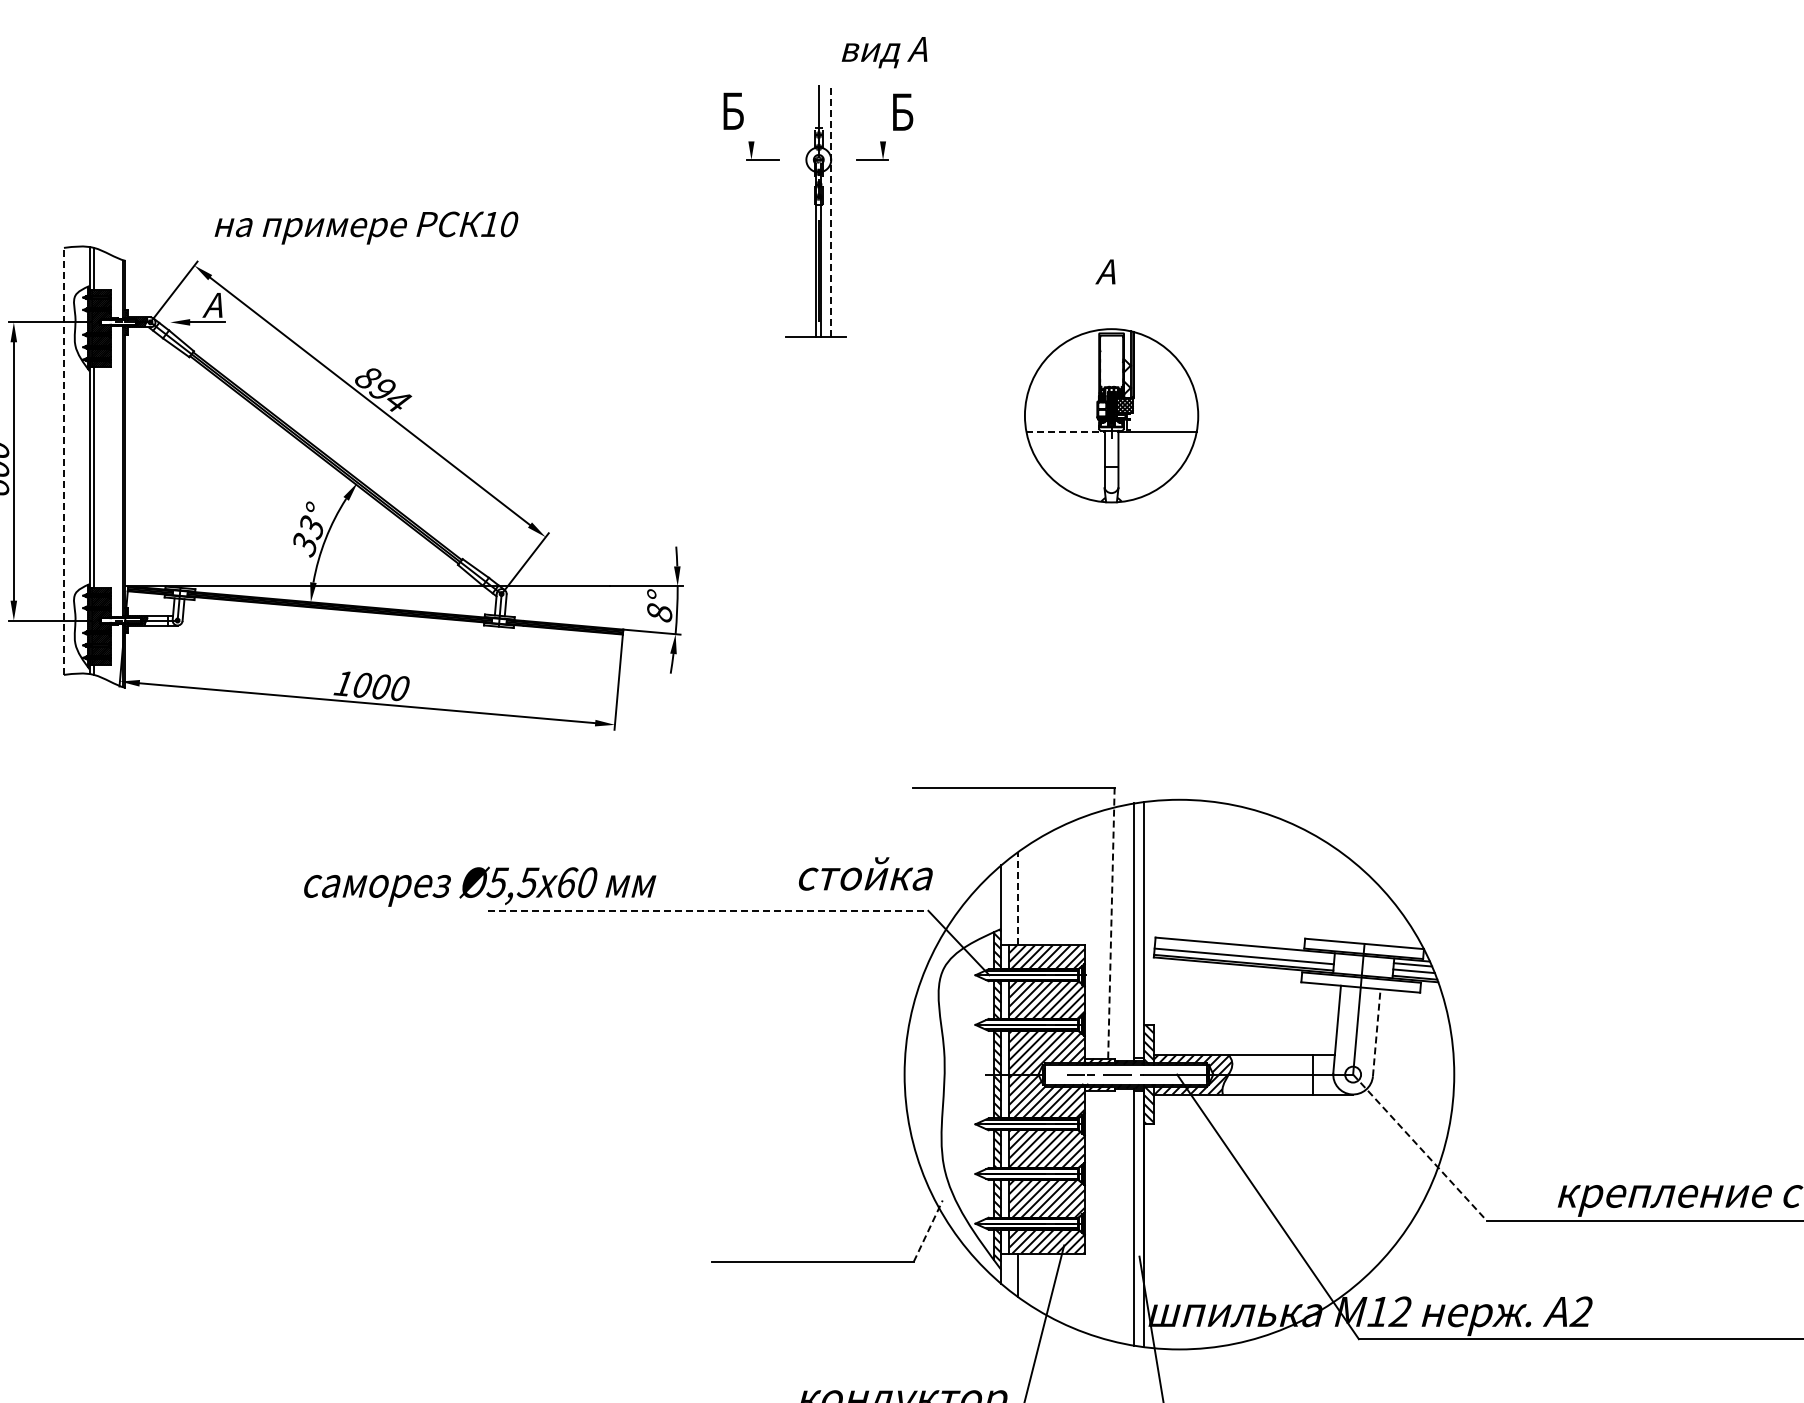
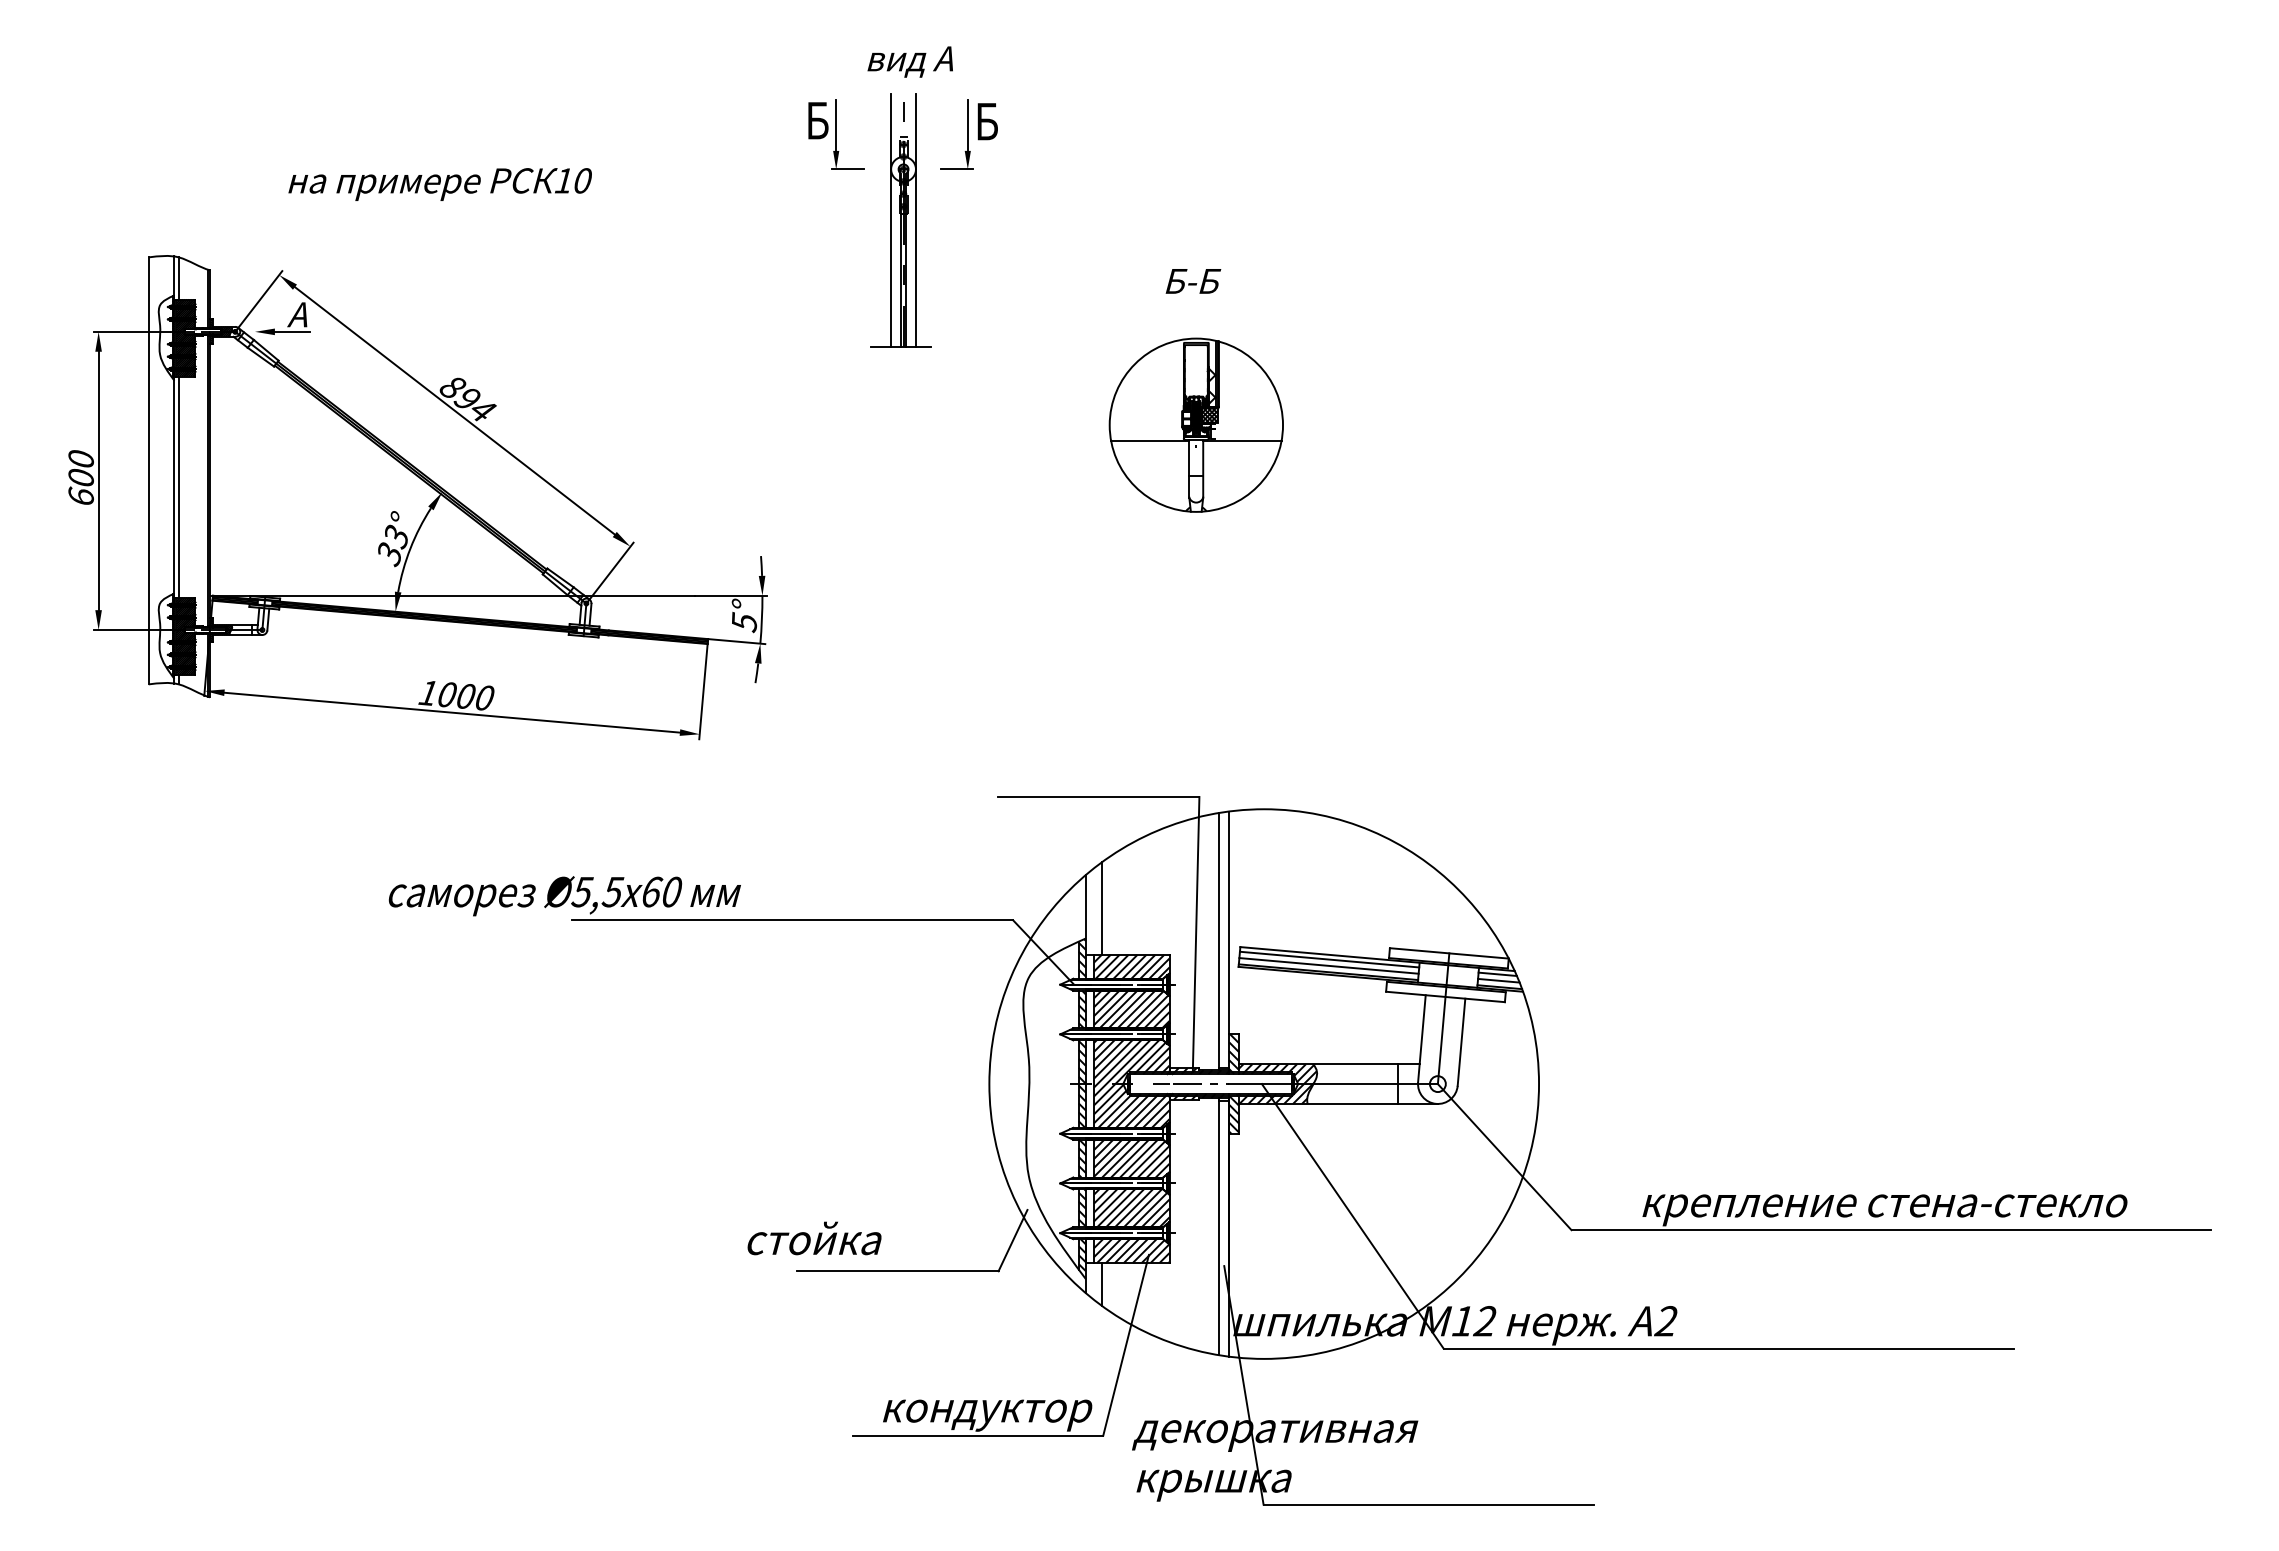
text: (883, 52) -> (909, 61), moved
line: (751, 115) -> (836, 124), added
line: (882, 115) -> (967, 124), added
line: (806, 211) -> (891, 220), added
line: (830, 211) -> (915, 220), dashed -> solid
text: (365, 228) -> (439, 184), moved
text: (1108, 272) -> (1193, 281), А -> Б-Б
line: (1065, 432) -> (1150, 441), dashed -> solid
line: (63, 461) -> (148, 470), dashed -> solid
text: (659, 613) -> (744, 622), 8° -> 5°
text: (865, 874) -> (814, 1238), moved
line: (1017, 898) -> (1102, 907), dashed -> solid
line: (708, 911) -> (793, 920), dashed -> solid
line: (1111, 925) -> (1196, 934), dashed -> solid
line: (1244, 950) -> (1329, 959), added
line: (1376, 1033) -> (1461, 1042), dashed -> solid
line: (1419, 1148) -> (1504, 1157), dashed -> solid
line: (928, 1231) -> (1013, 1240), dashed -> solid

